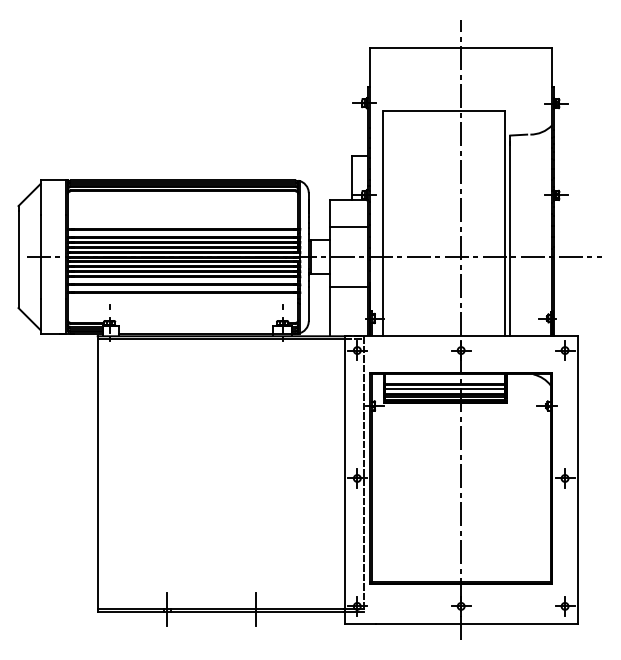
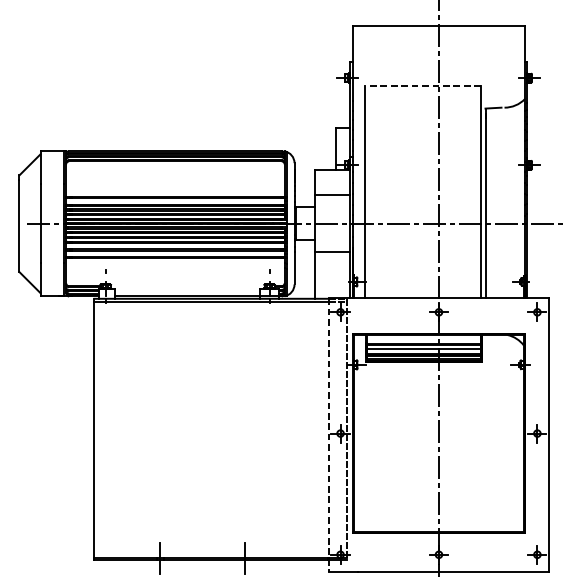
line: (444, 111) -> (423, 85), solid -> dashed
line: (344, 480) -> (328, 435), solid -> dashed

